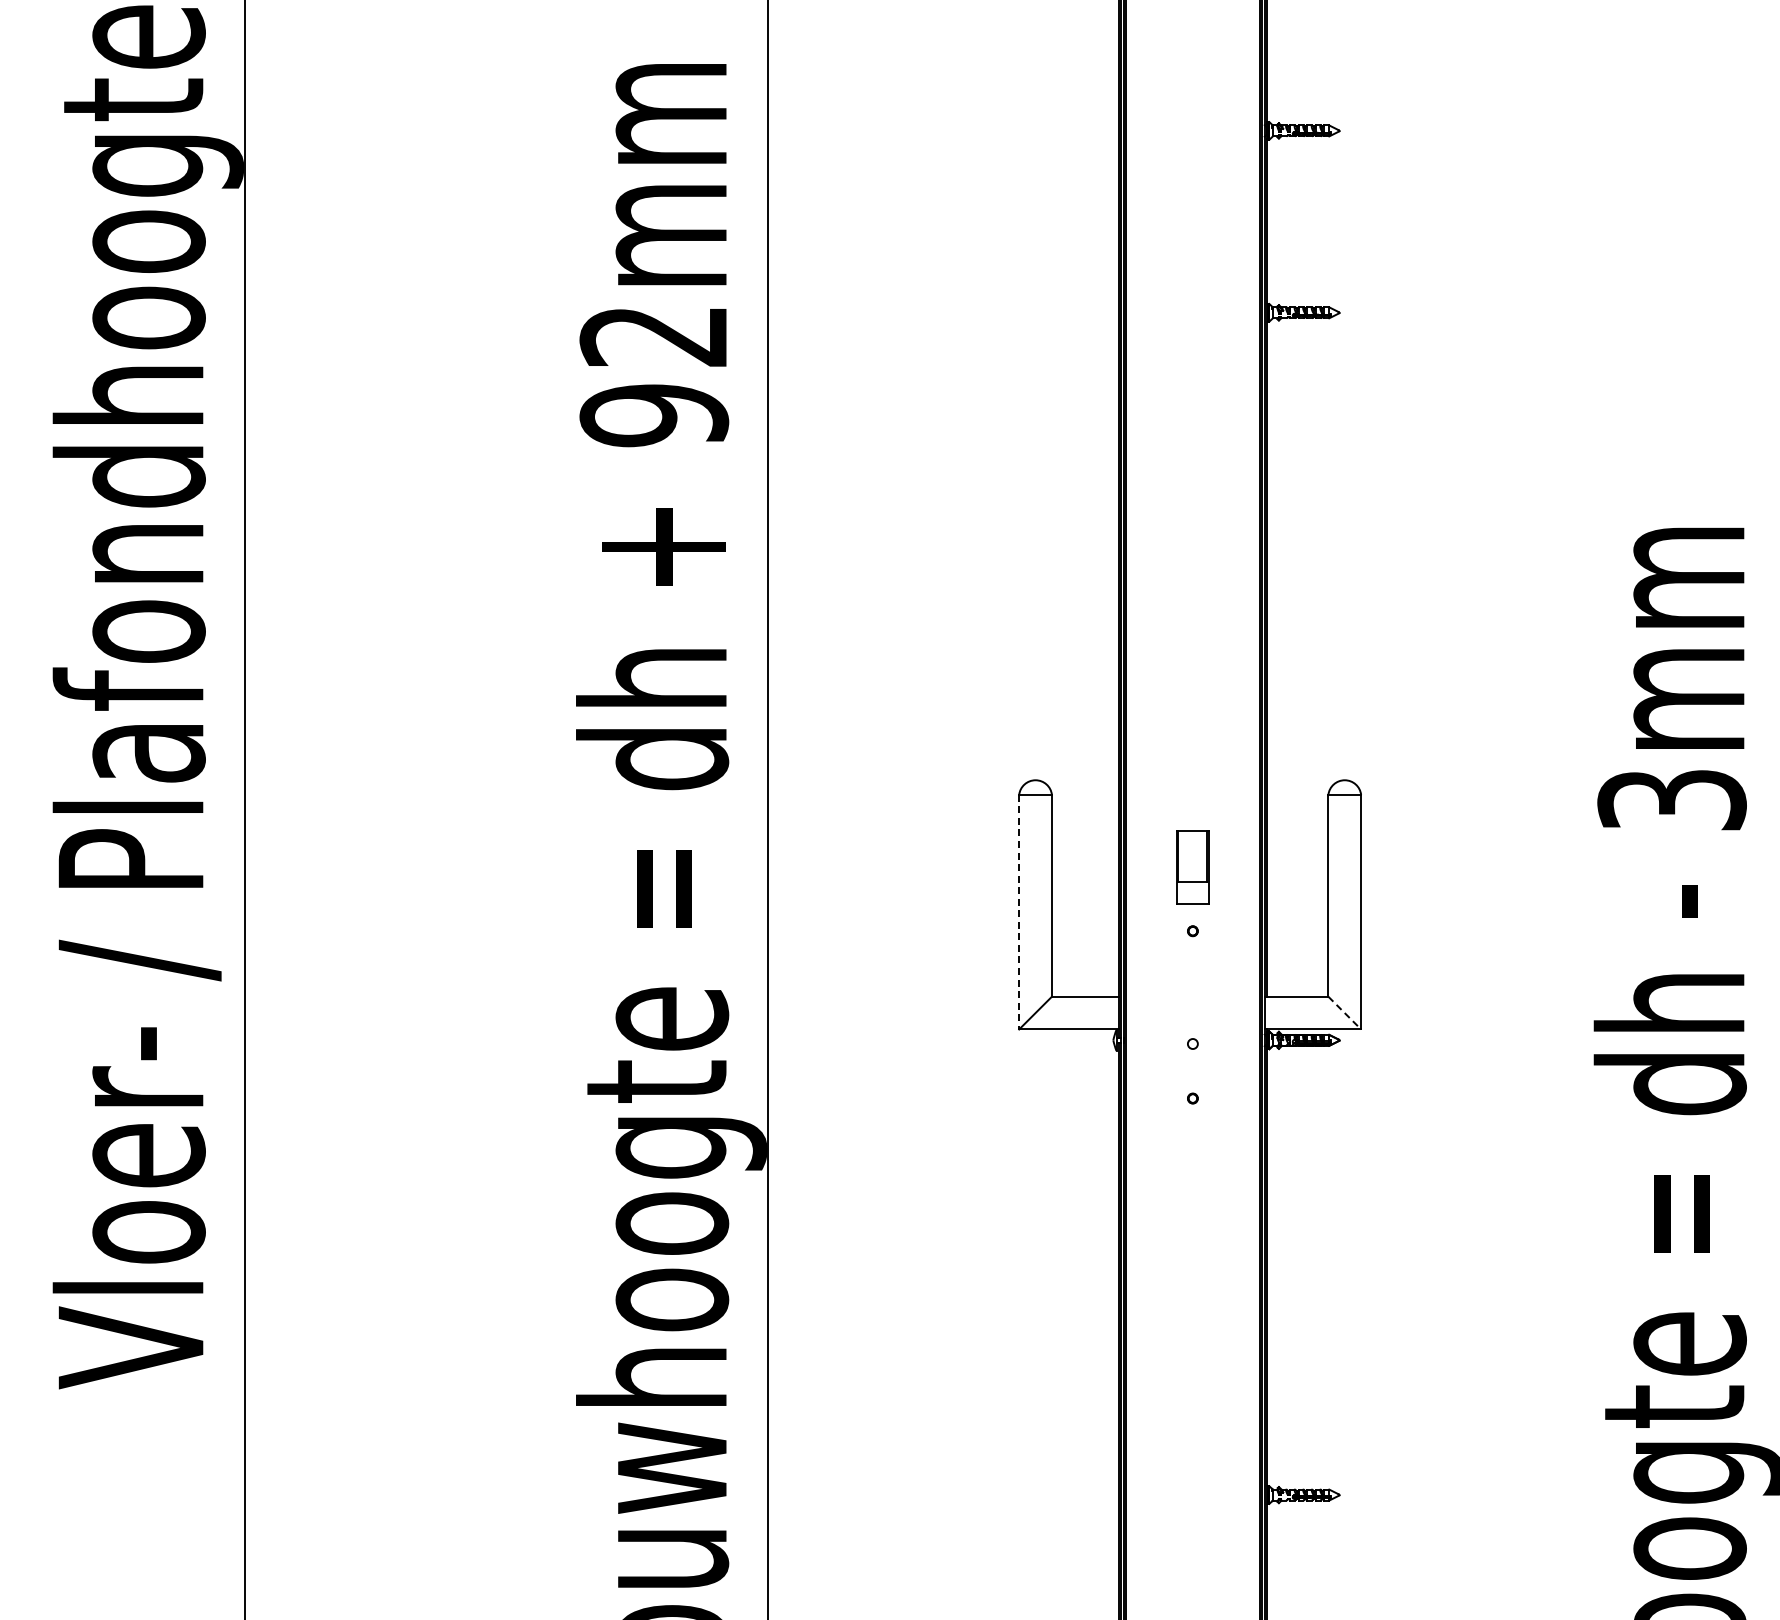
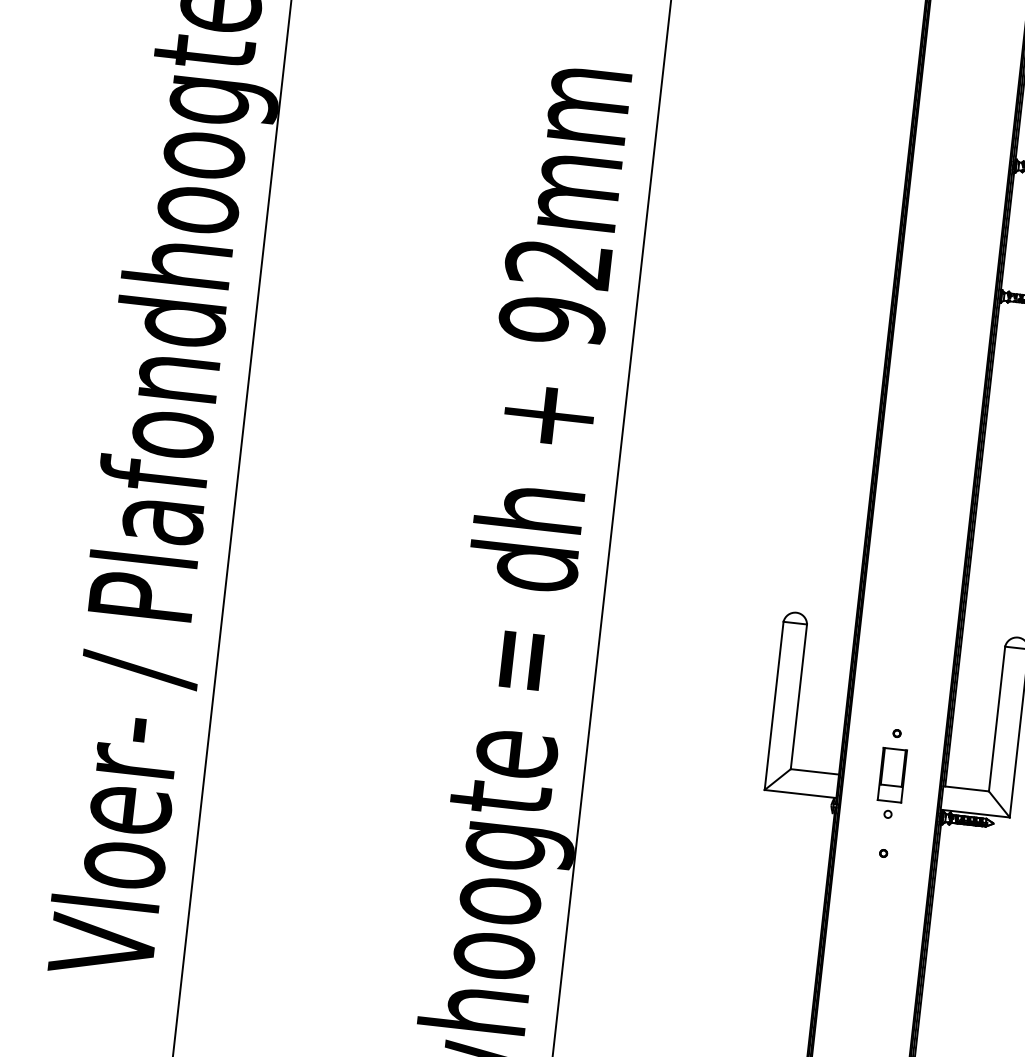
part: (1192, 867) -> (892, 775), moved
line: (1019, 912) -> (774, 706), dashed -> solid
line: (1345, 1013) -> (999, 804), dashed -> solid

